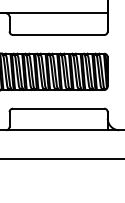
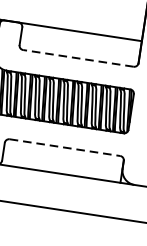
line: (58, 35) -> (78, 58), solid -> dashed
line: (58, 108) -> (64, 147), solid -> dashed

